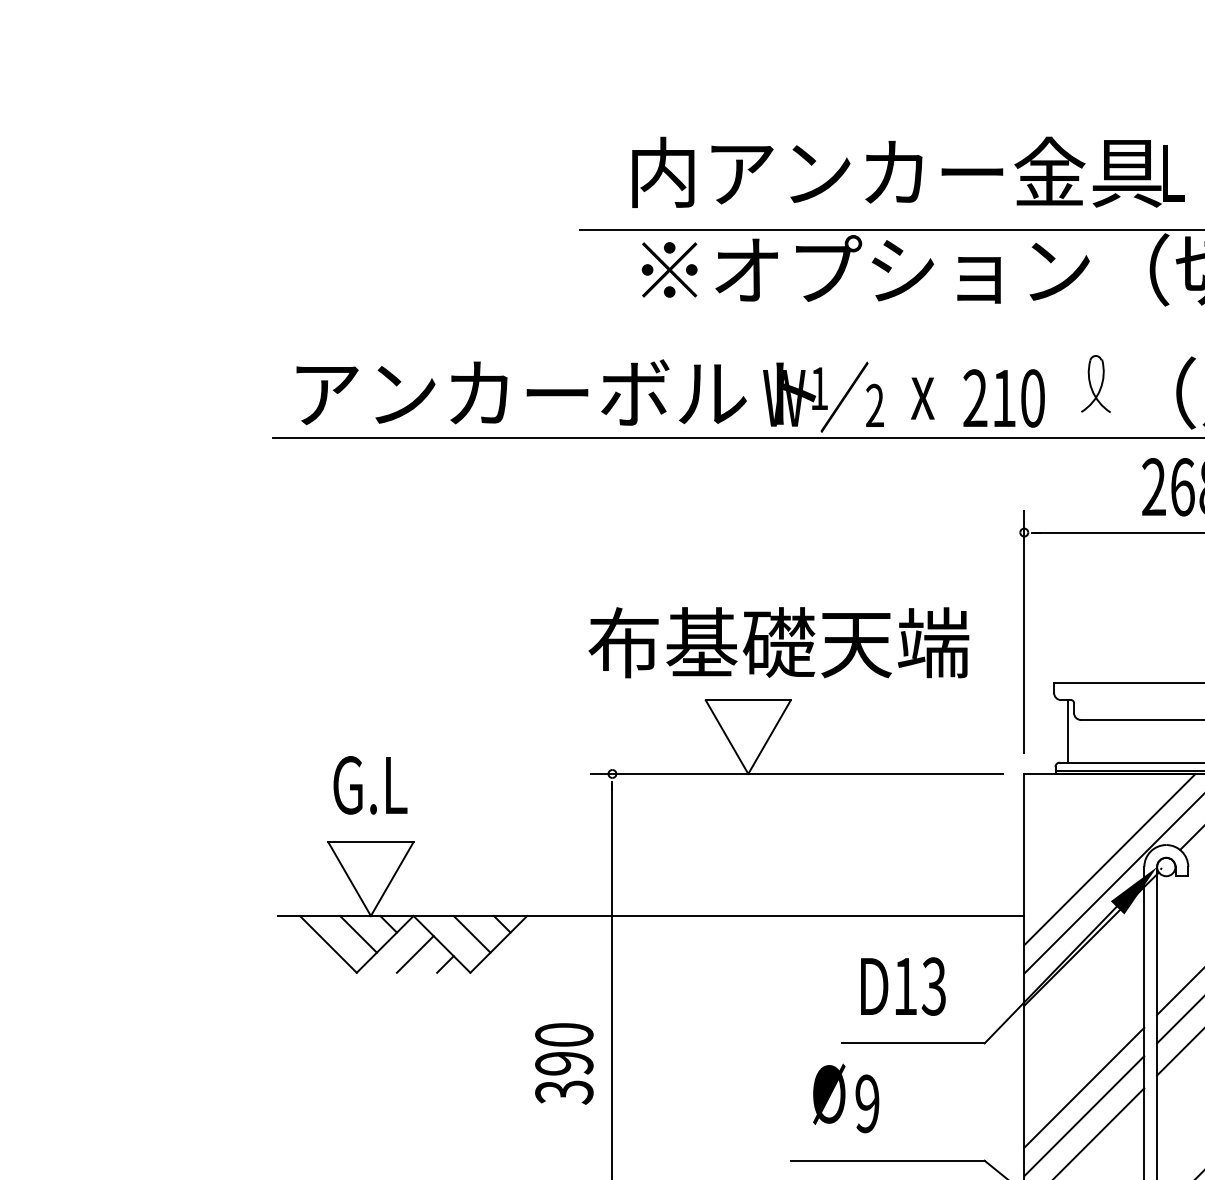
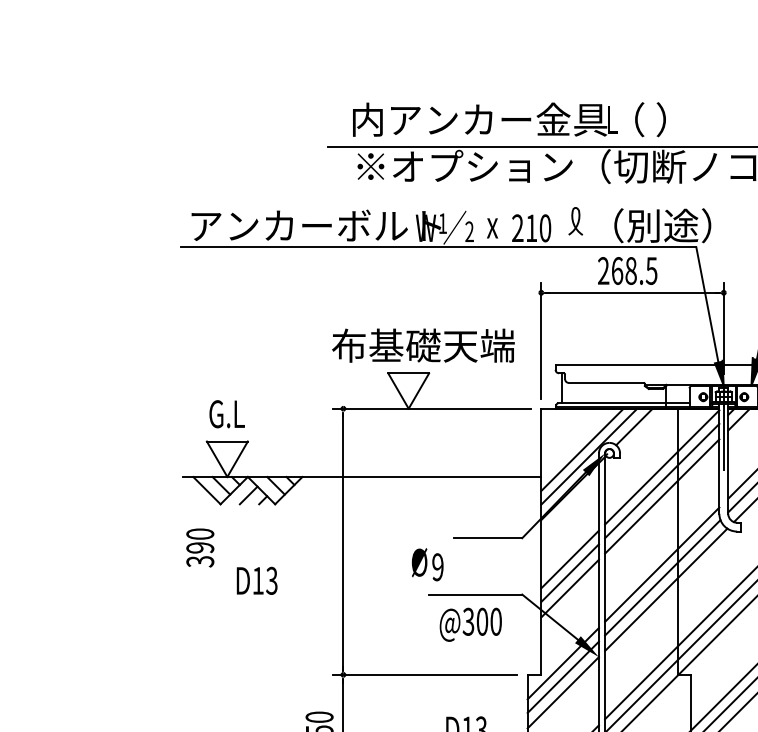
text: (901, 985) -> (256, 580), moved
text: (564, 1062) -> (200, 547), moved
text: (845, 1098) -> (427, 564), moved

